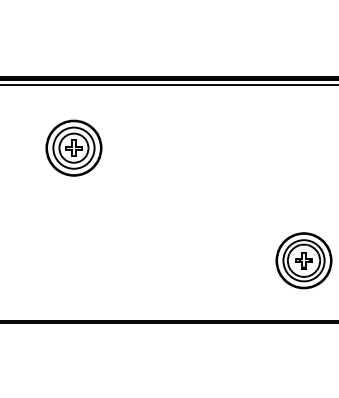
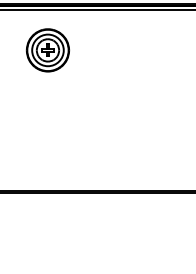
part: (73, 147) -> (47, 49), moved

